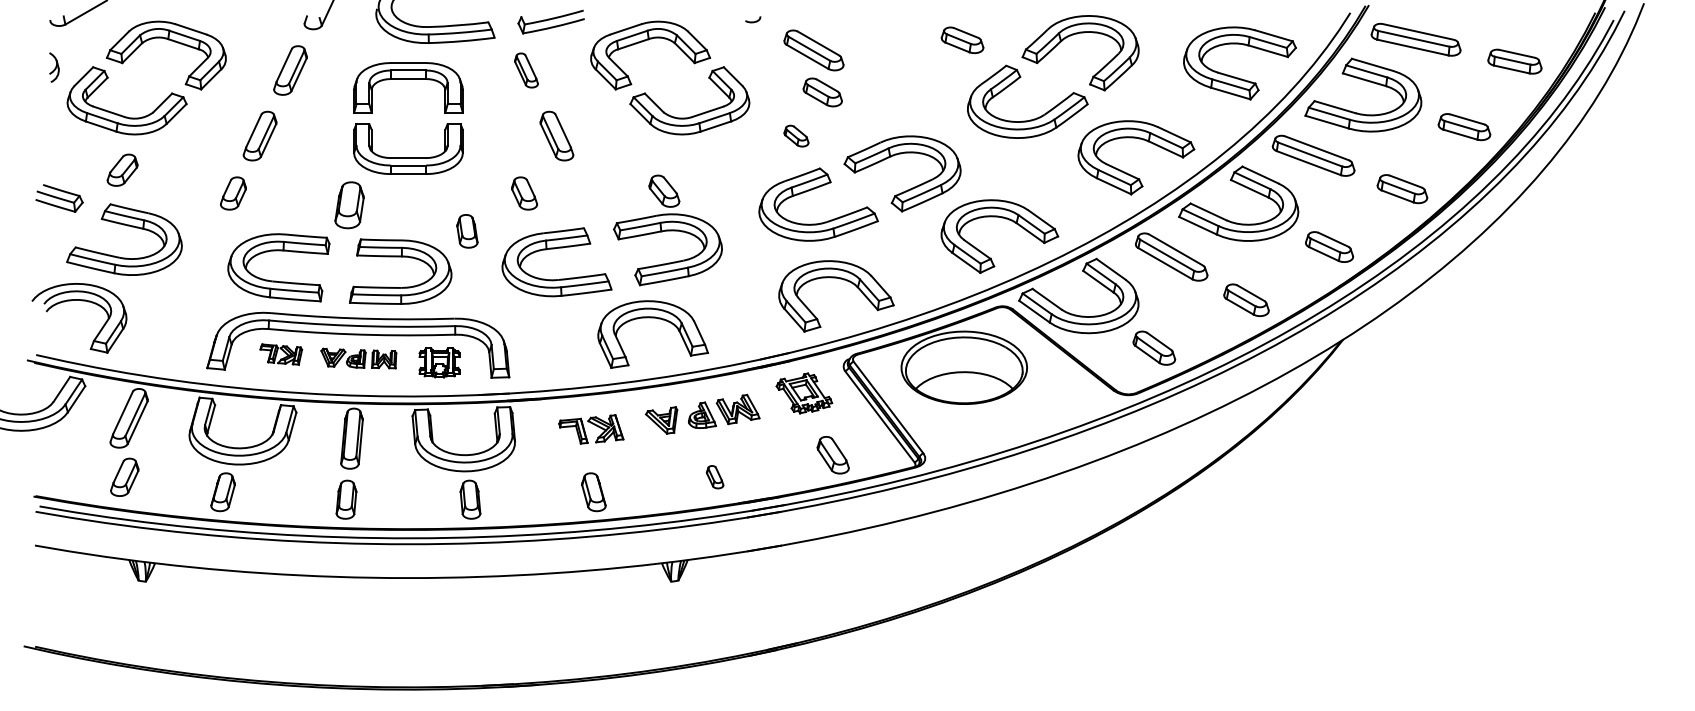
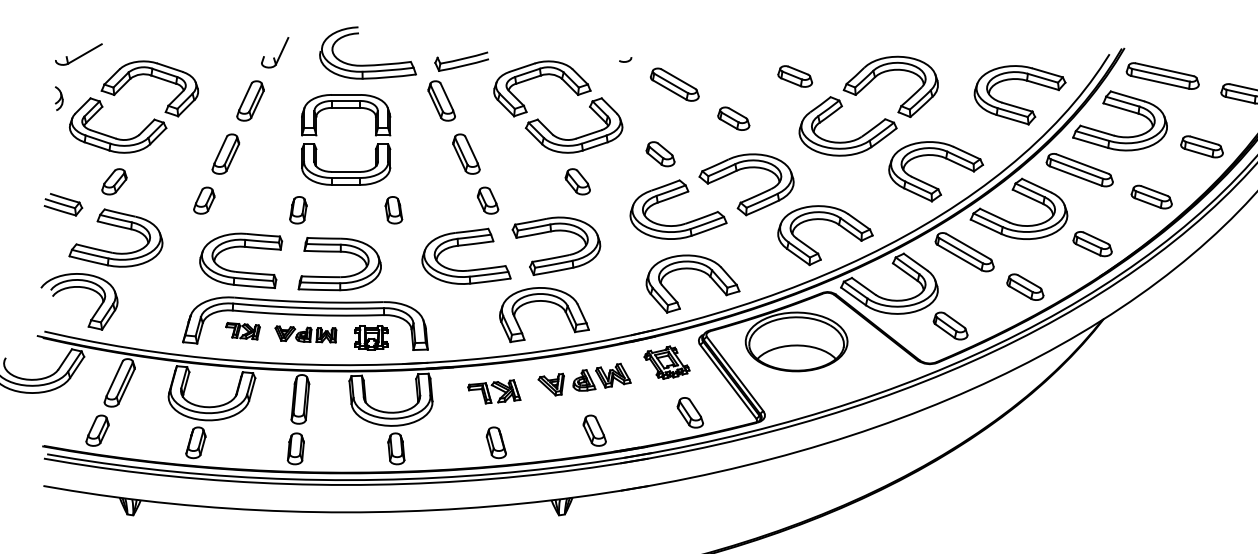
part: (526, 70) -> (441, 100), size x1.43
part: (822, 92) -> (733, 118), moved
part: (796, 135) -> (660, 153), size x1.43
part: (664, 190) -> (577, 181), moved
part: (524, 193) -> (487, 200), moved
part: (349, 205) -> (298, 210), size x0.71
part: (467, 231) -> (393, 210), moved
part: (124, 476) -> (97, 430), moved
part: (714, 476) -> (594, 430), size x1.67

